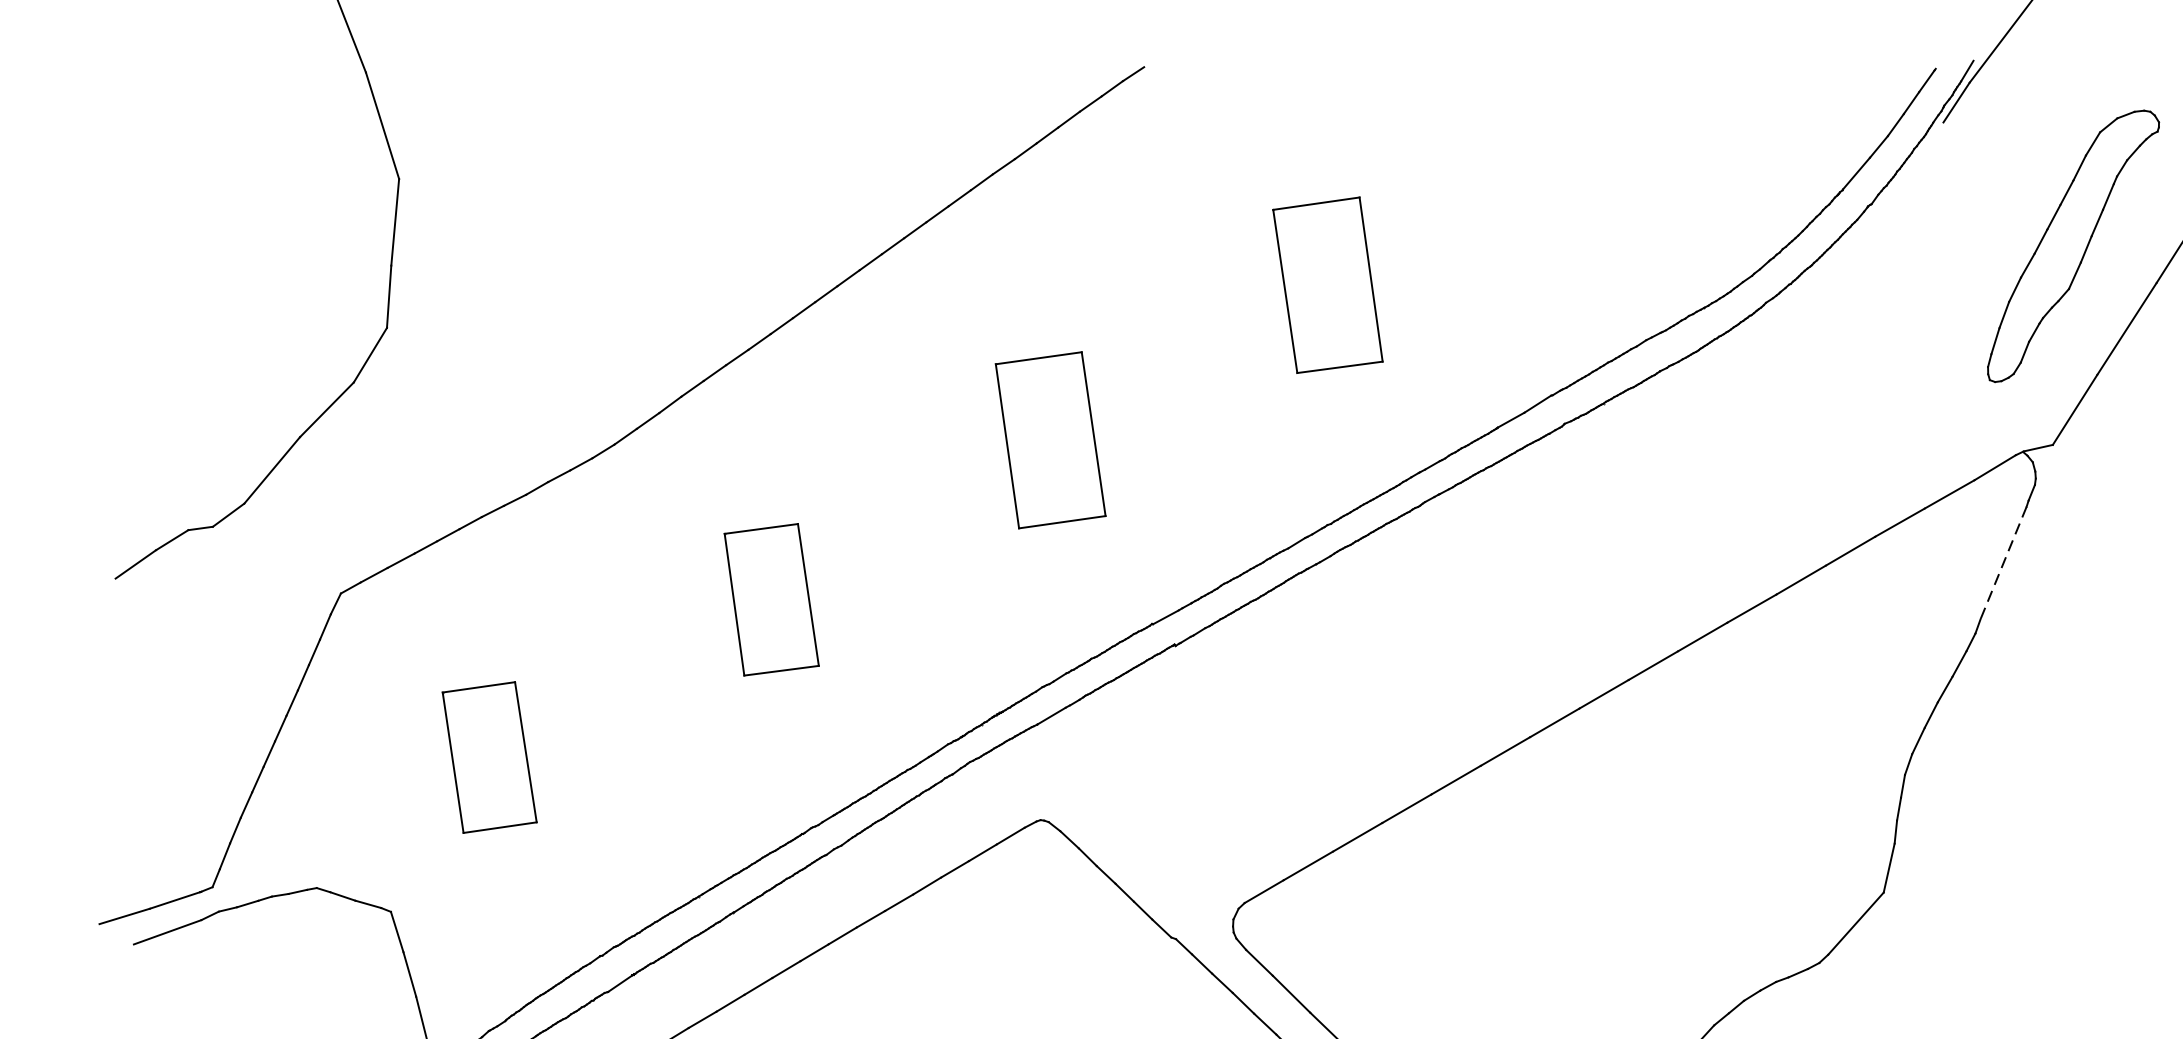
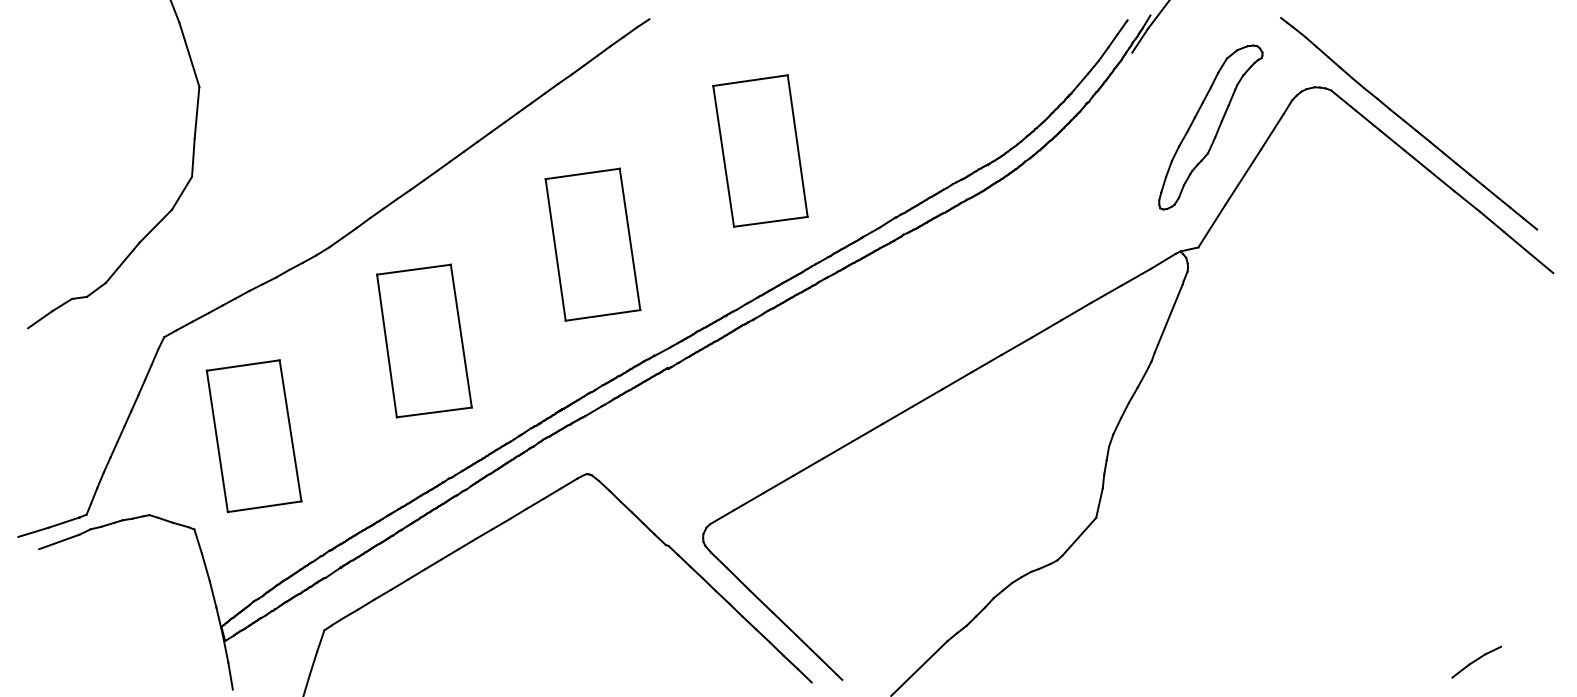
part: (1328, 284) -> (760, 150), size x1.43
part: (1049, 440) -> (592, 244), size x1.43
line: (2003, 562) -> (1168, 318), dashed -> solid
part: (771, 598) -> (424, 340), size x1.67
part: (488, 757) -> (253, 436), size x1.67

